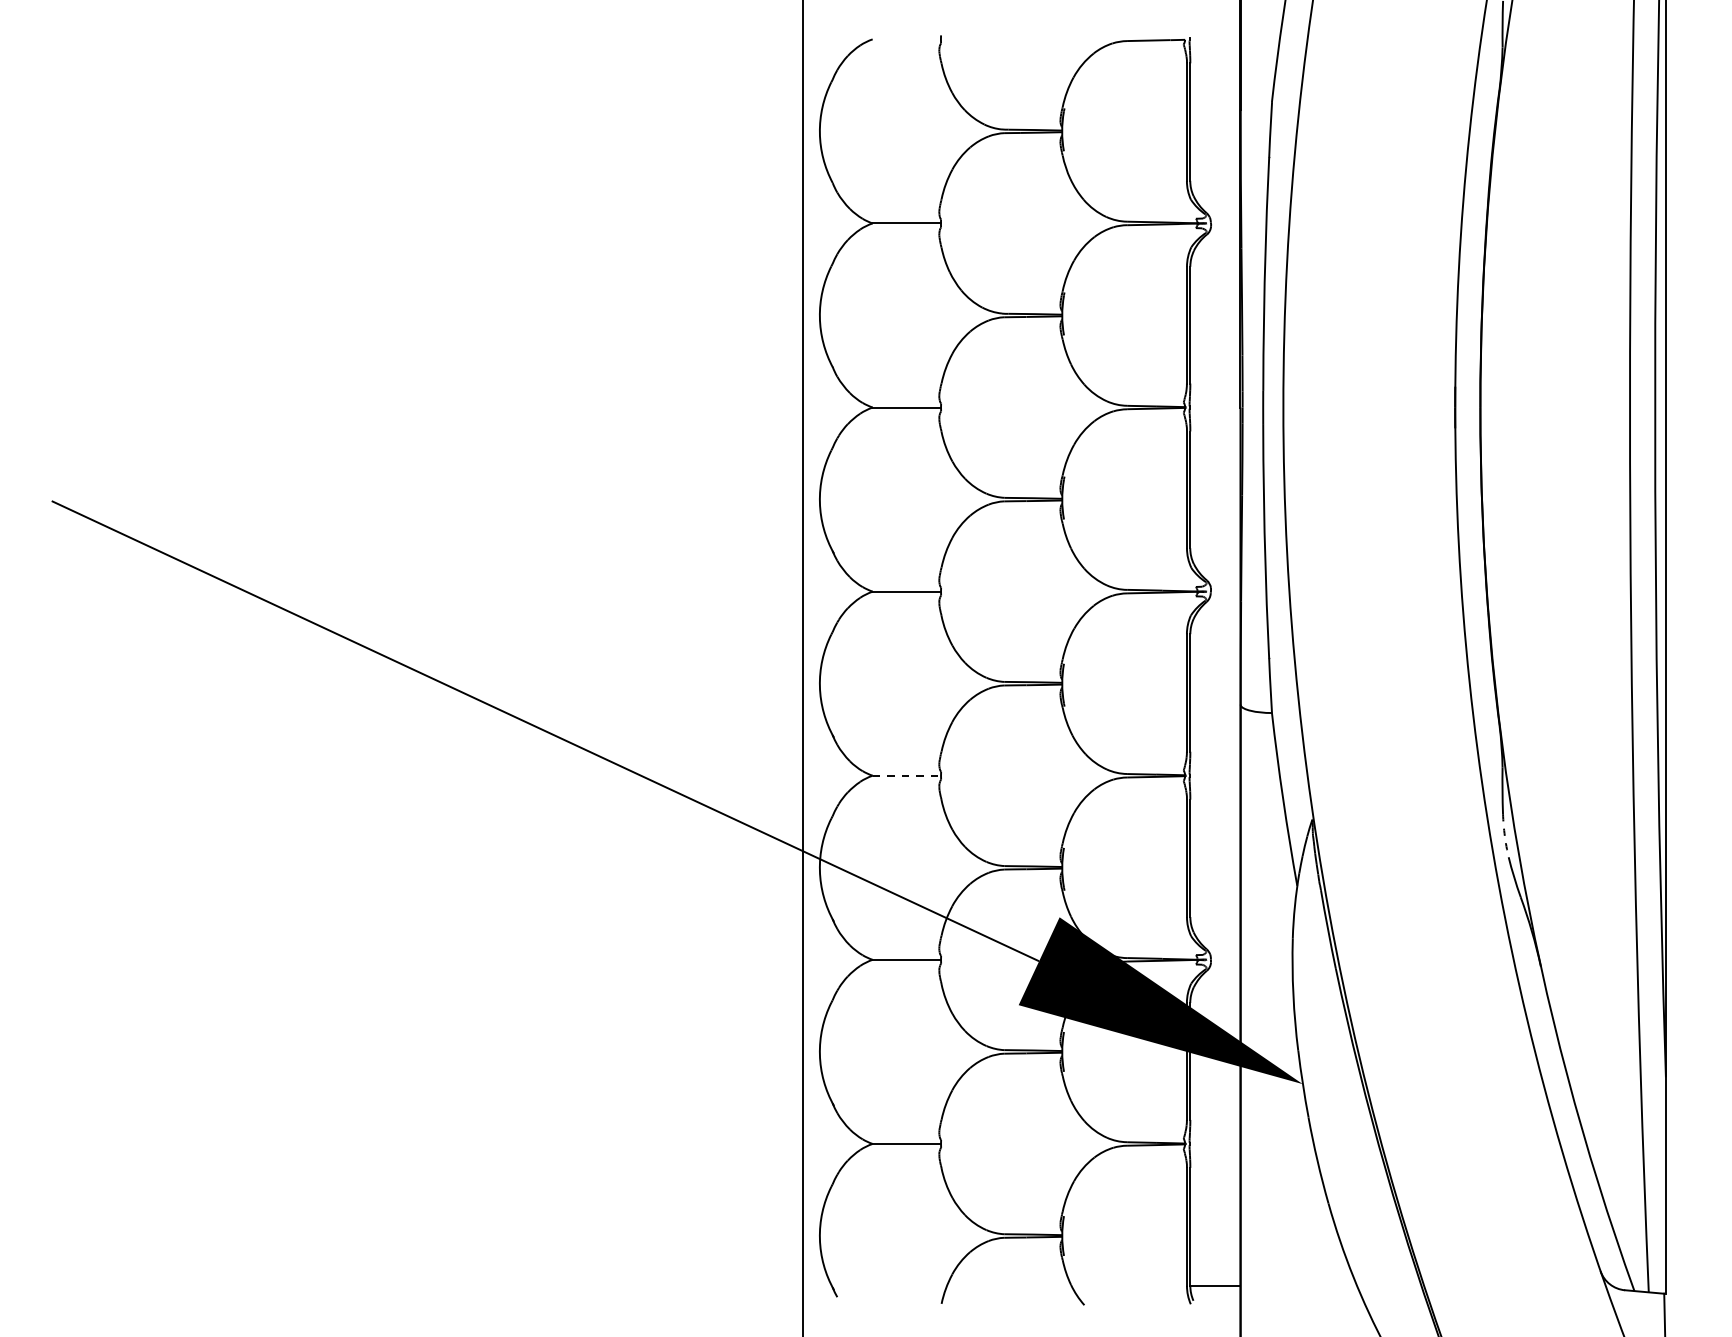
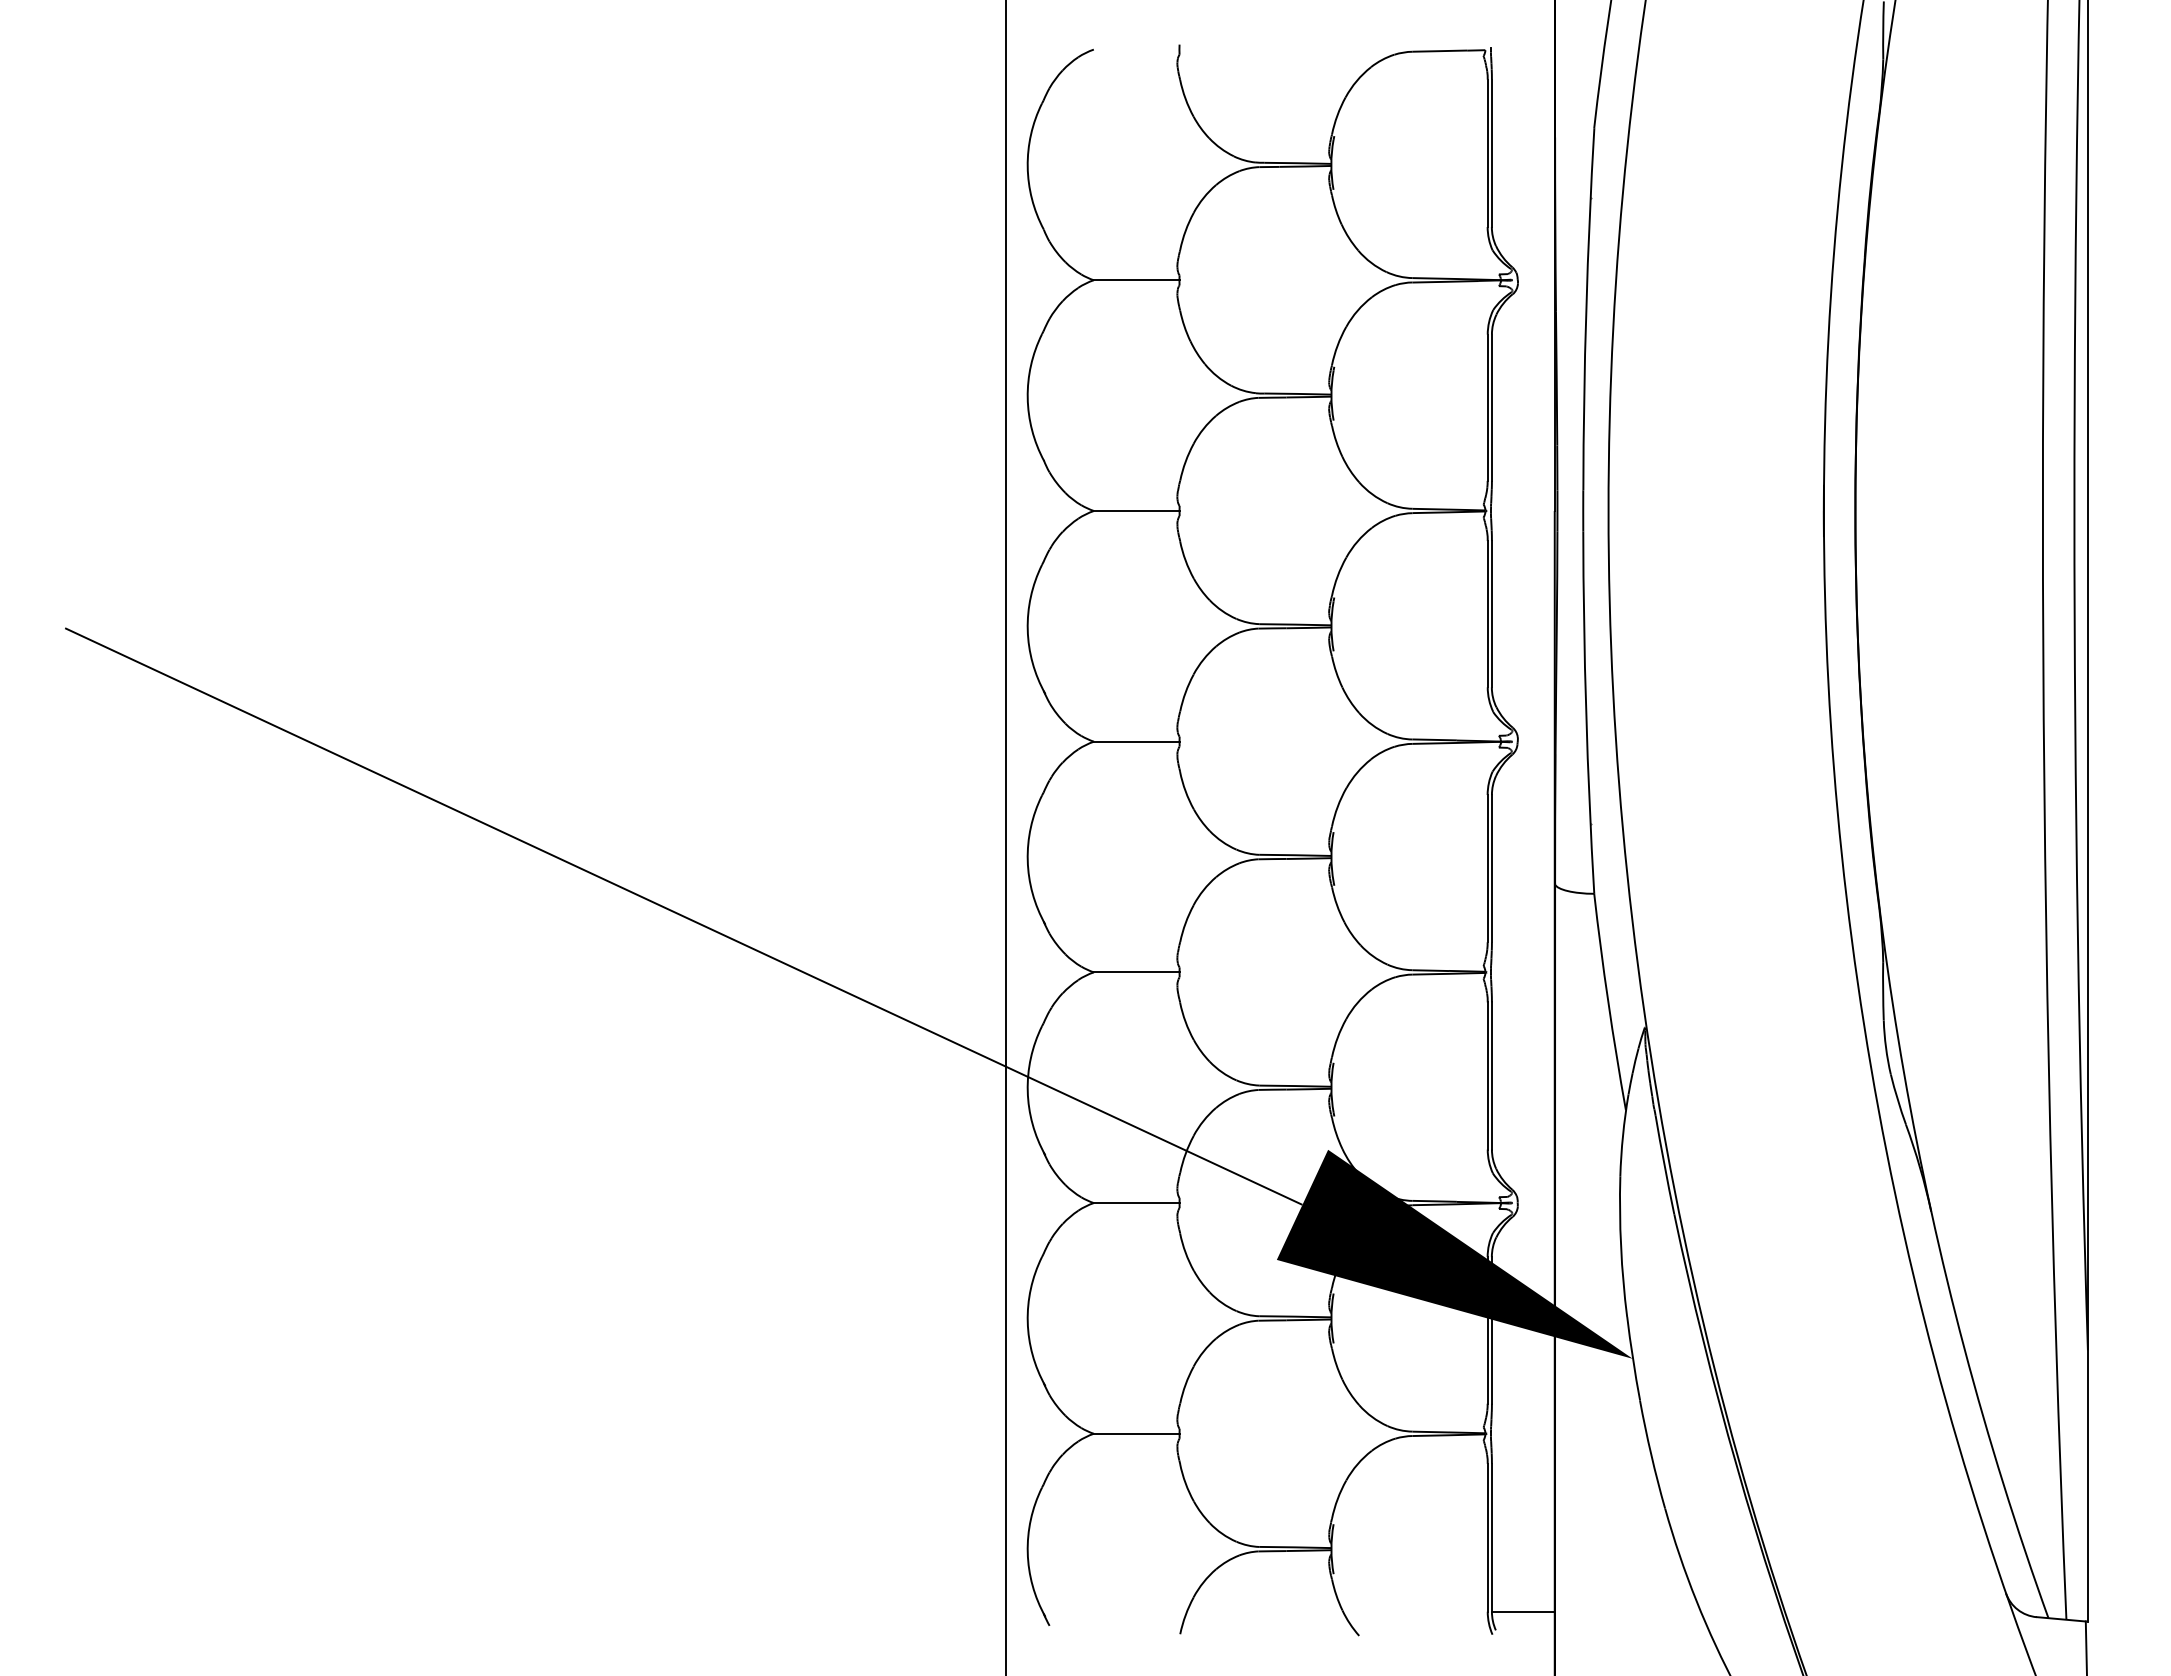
line: (906, 775) -> (1136, 972), dashed -> solid
arc: (1505, 835) -> (1886, 1047), dashed -> solid

